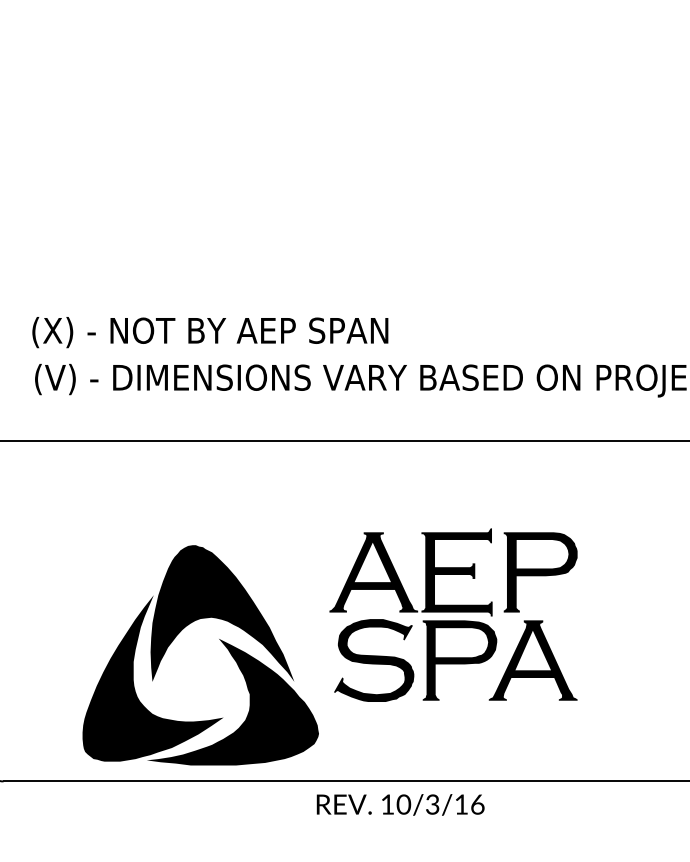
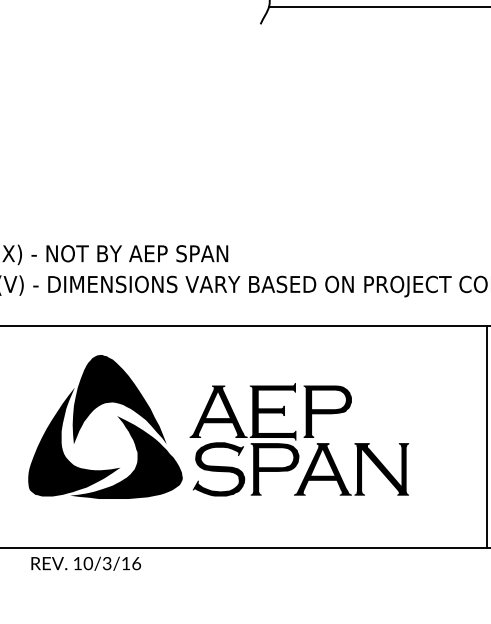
part: (219, 639) -> (117, 416), moved
fill: (622, 660) -> (381, 469), added
text: (401, 804) -> (86, 563), moved

